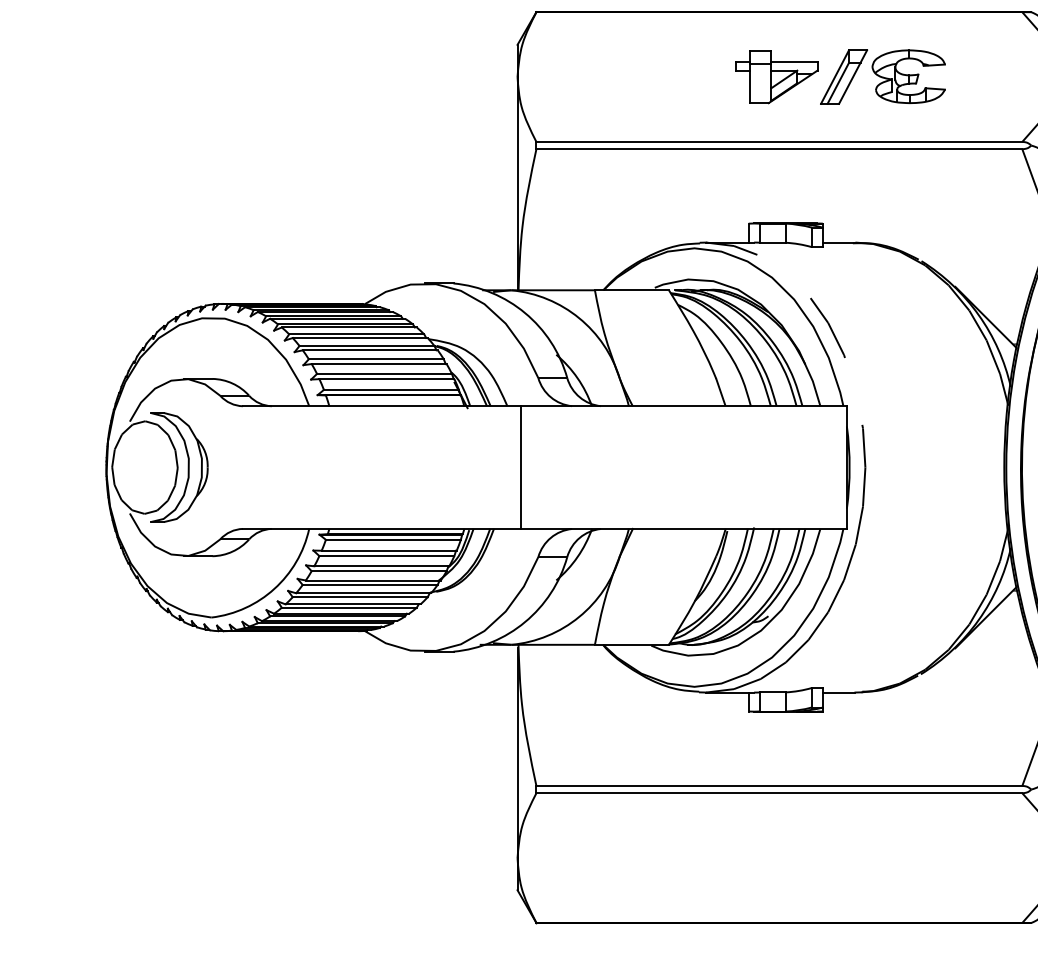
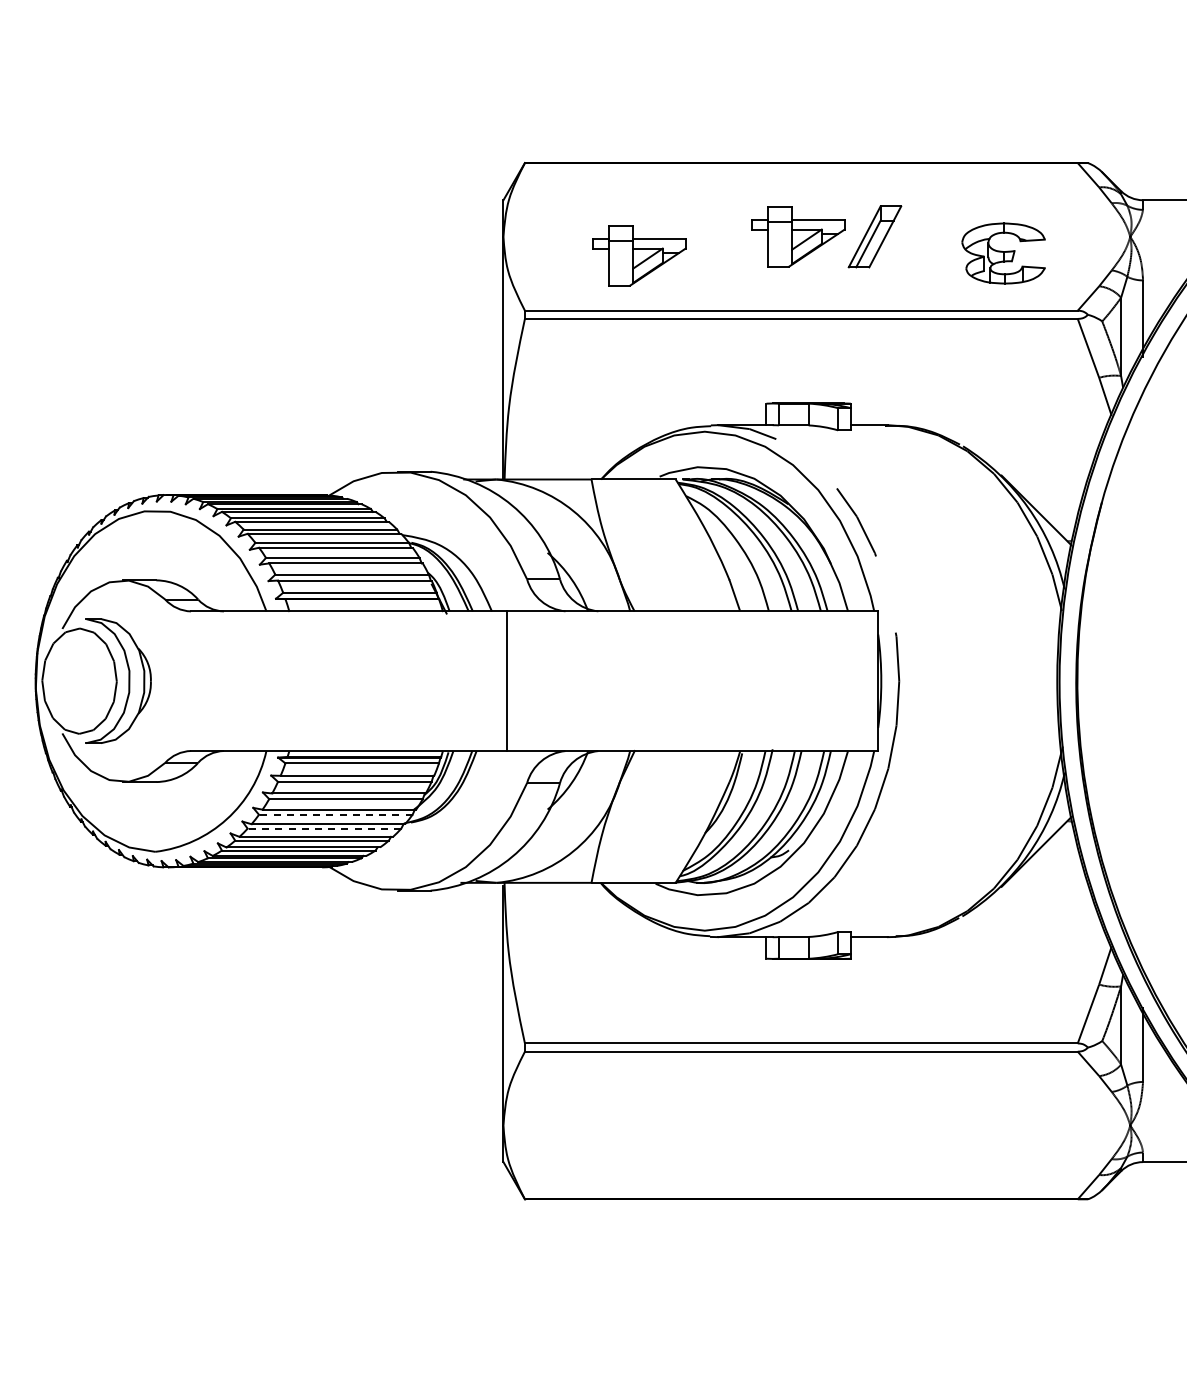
part: (908, 76) -> (1003, 253), moved
part: (637, 93) -> (639, 255), added
line: (369, 584) -> (335, 814), solid -> dashed
line: (360, 597) -> (324, 828), solid -> dashed

